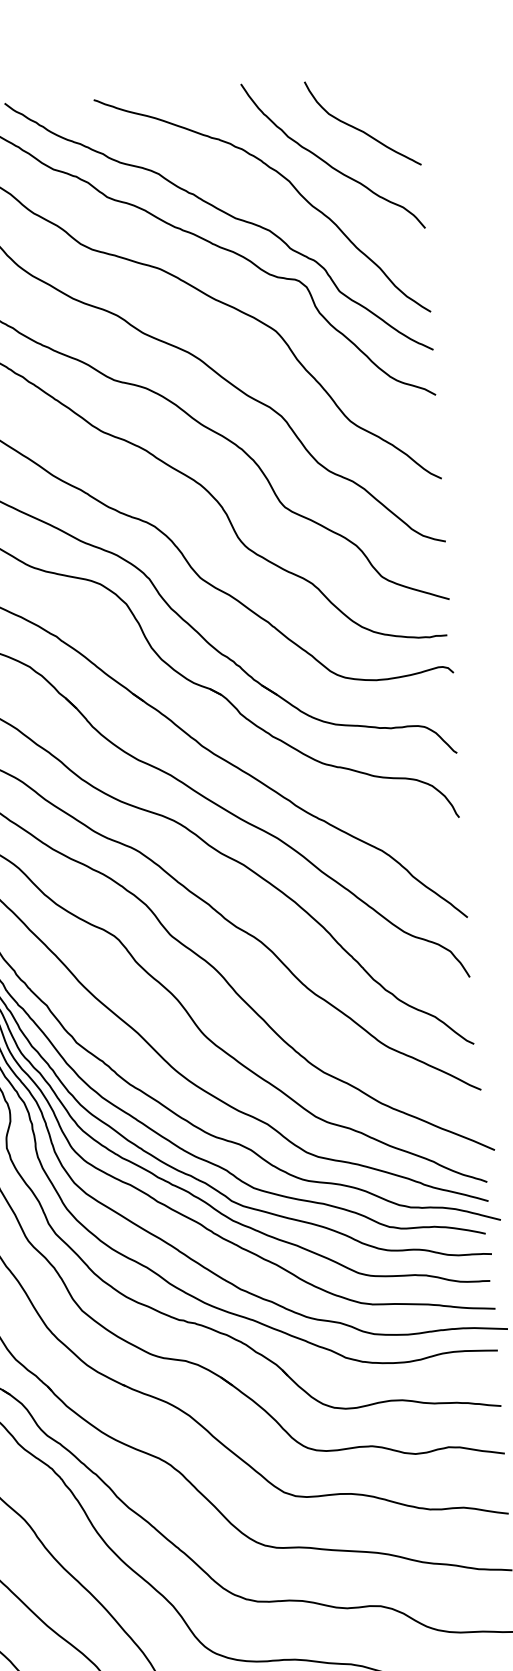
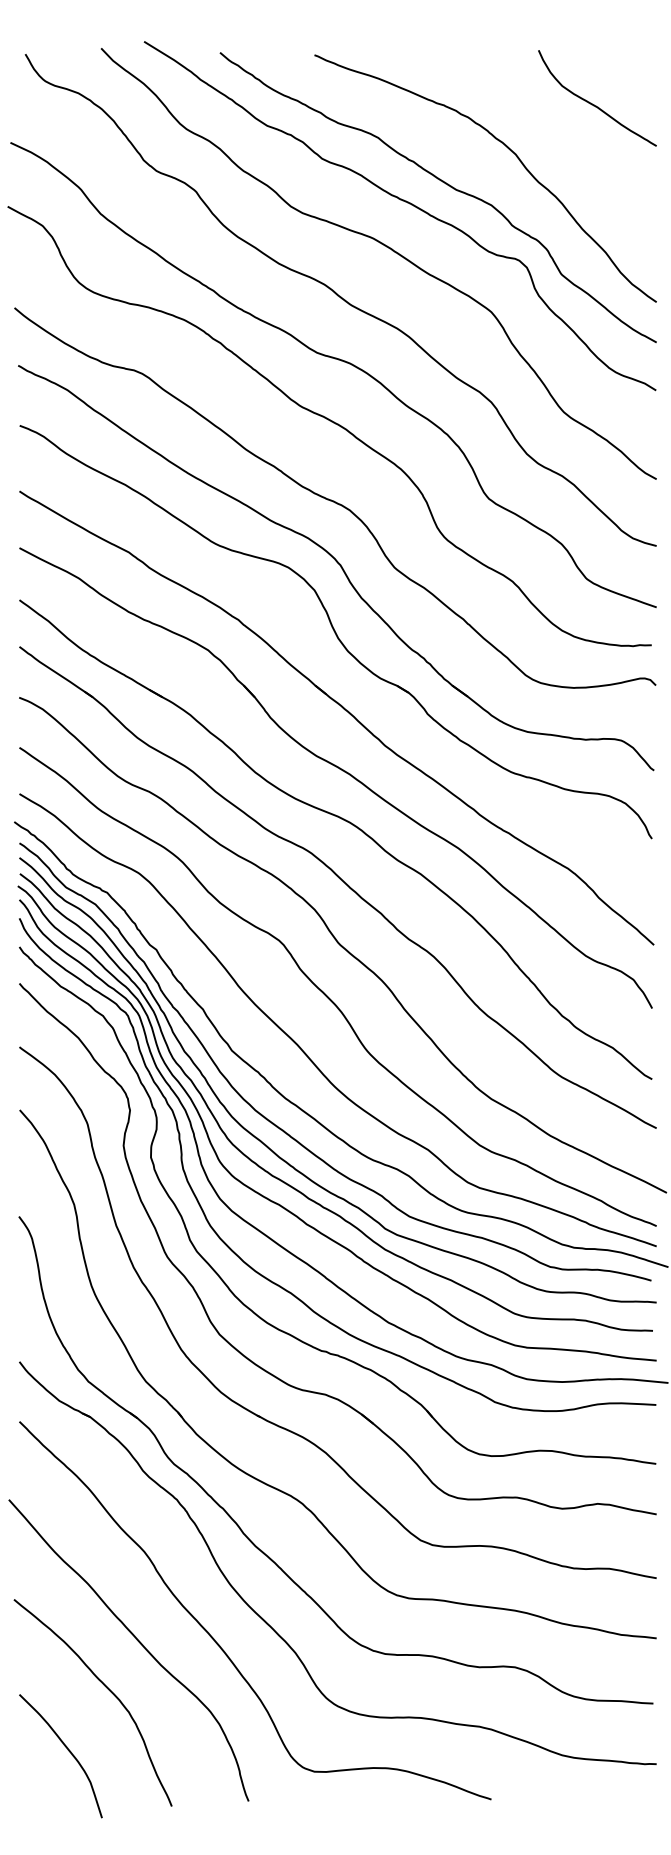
curve: (326, 161) -> (556, 136), removed

